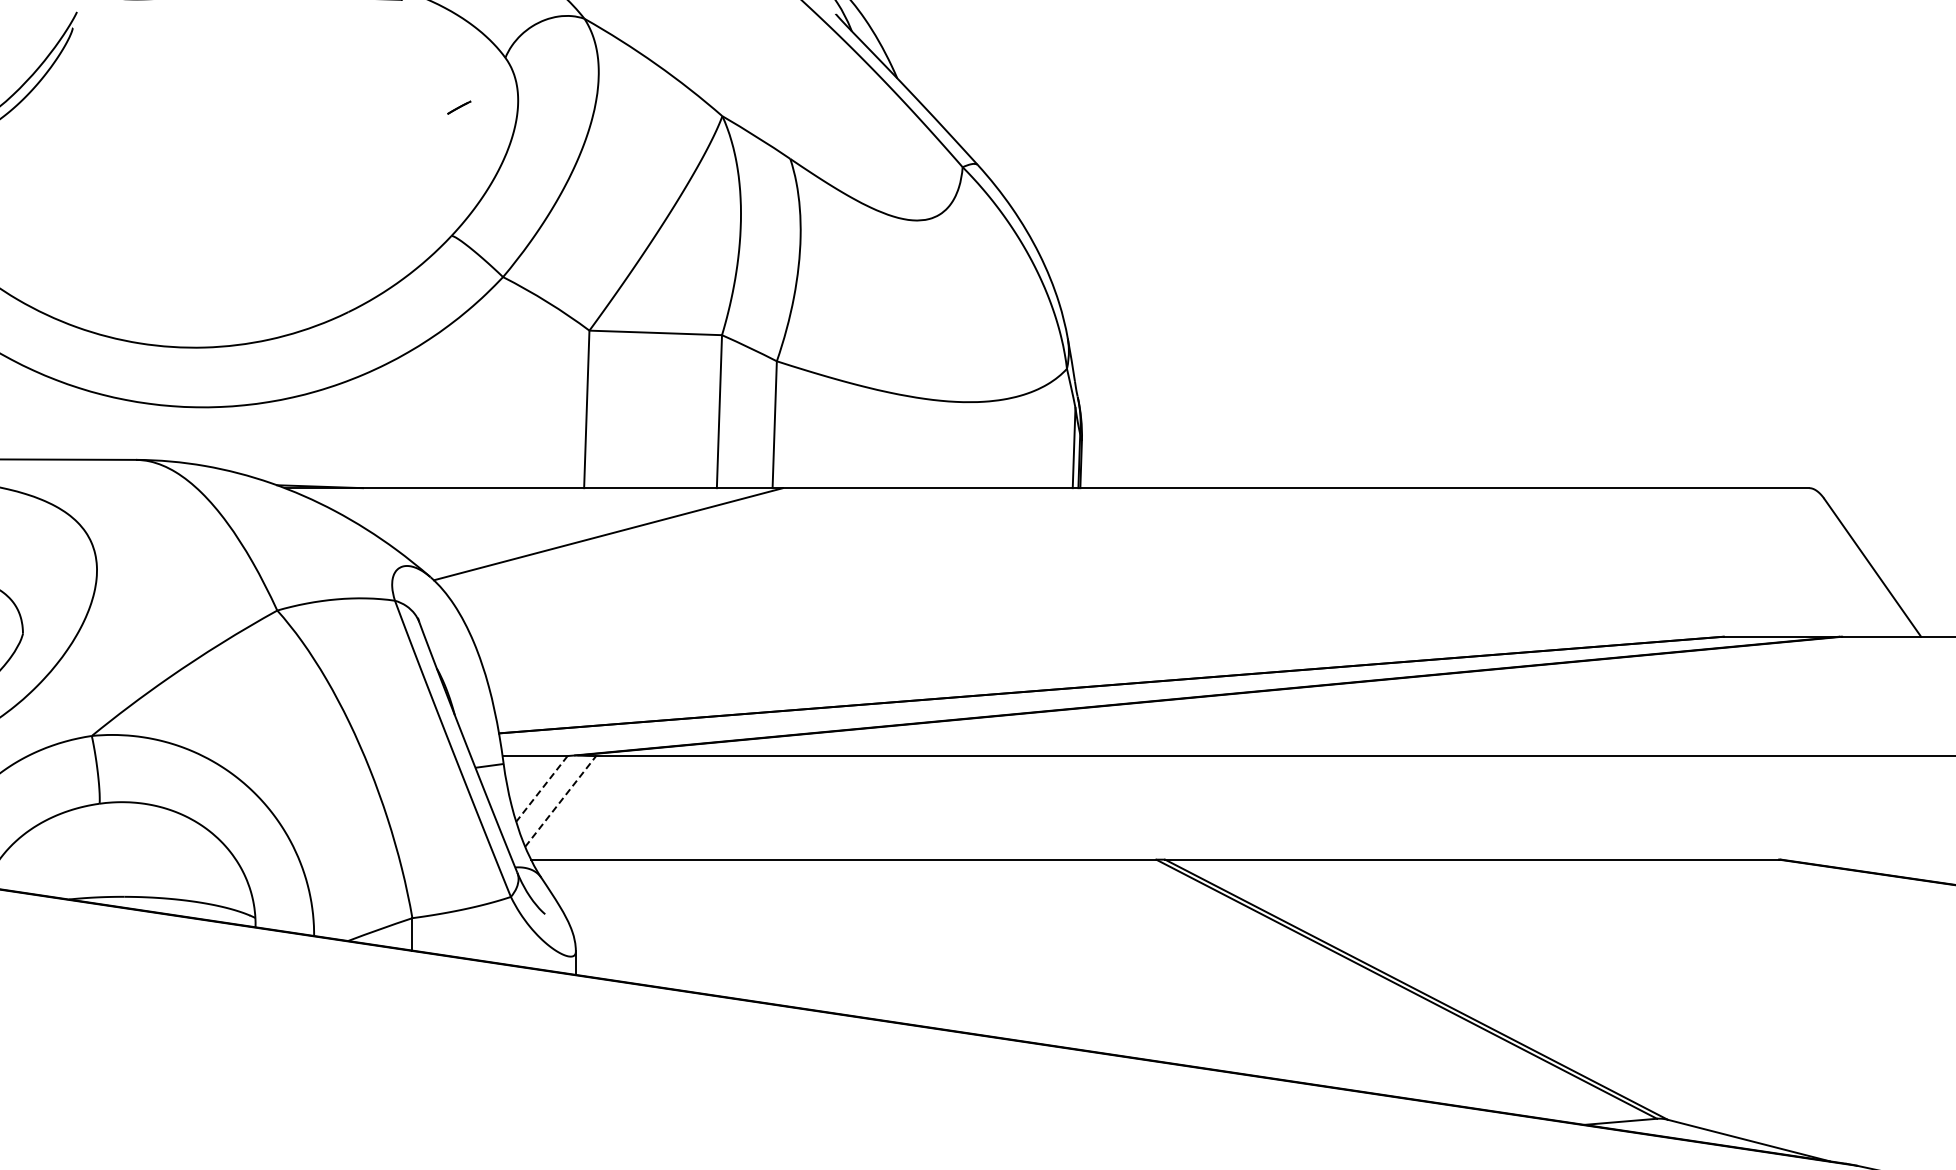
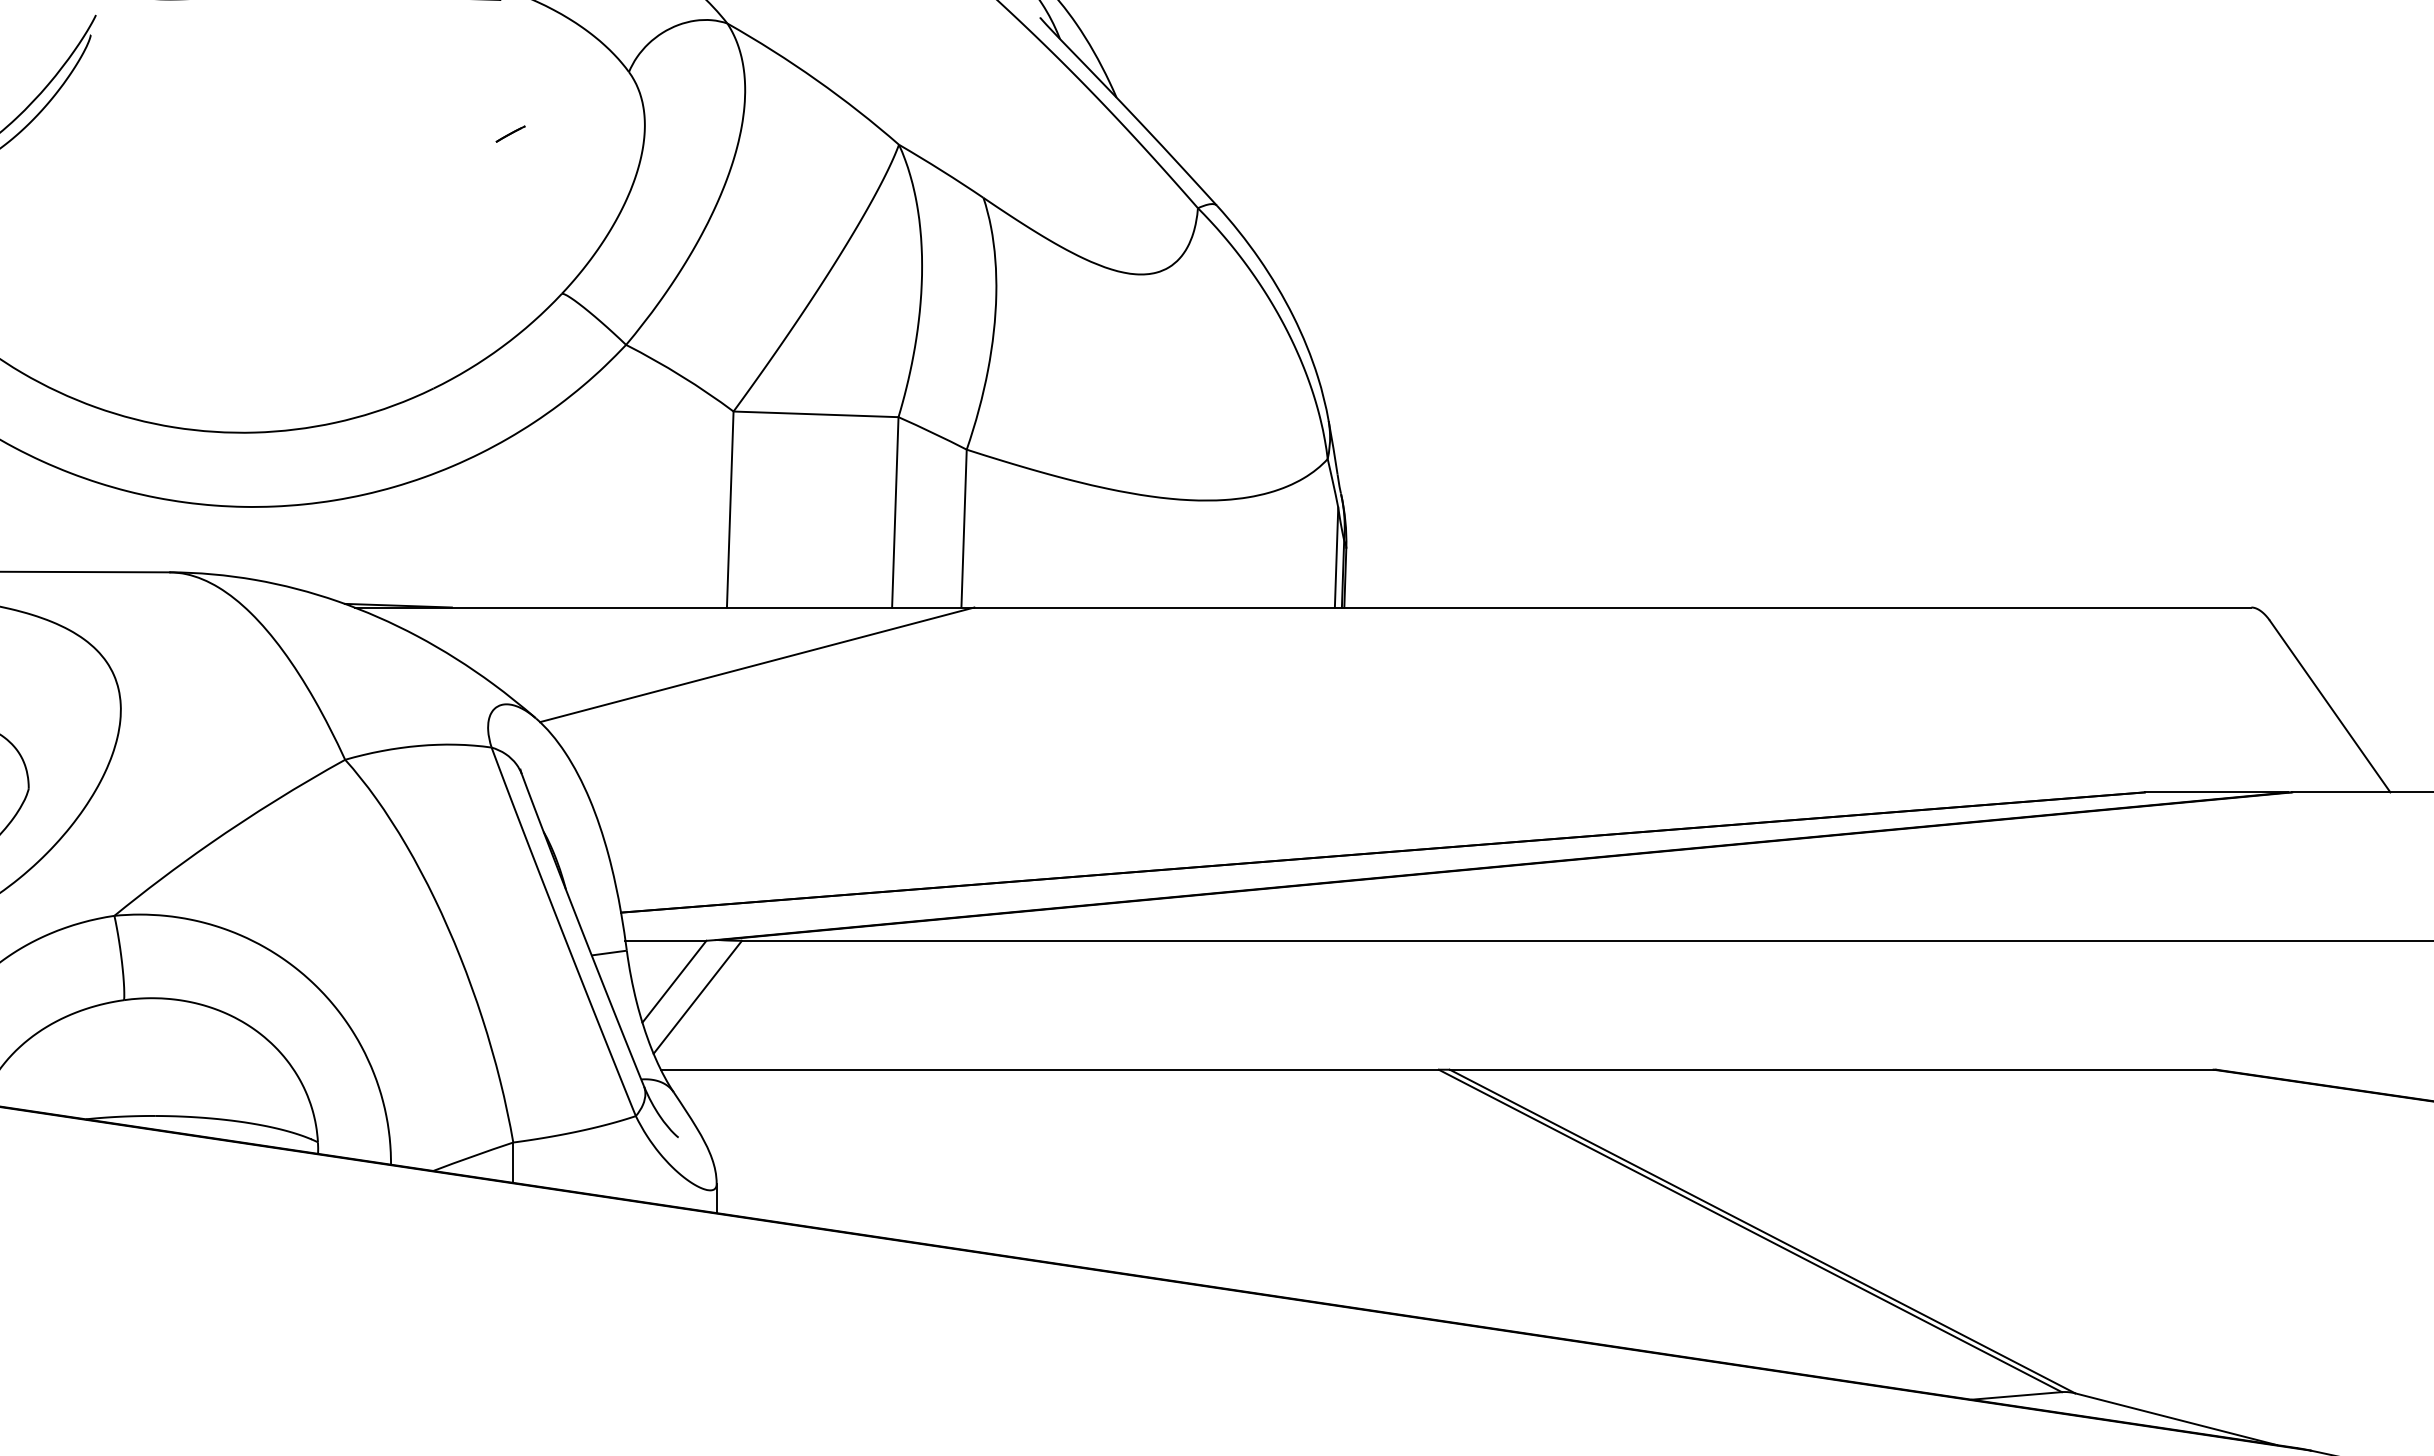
line: (459, 107) -> (510, 133), moved
line: (541, 788) -> (673, 981), dashed -> solid
line: (560, 801) -> (697, 997), dashed -> solid

